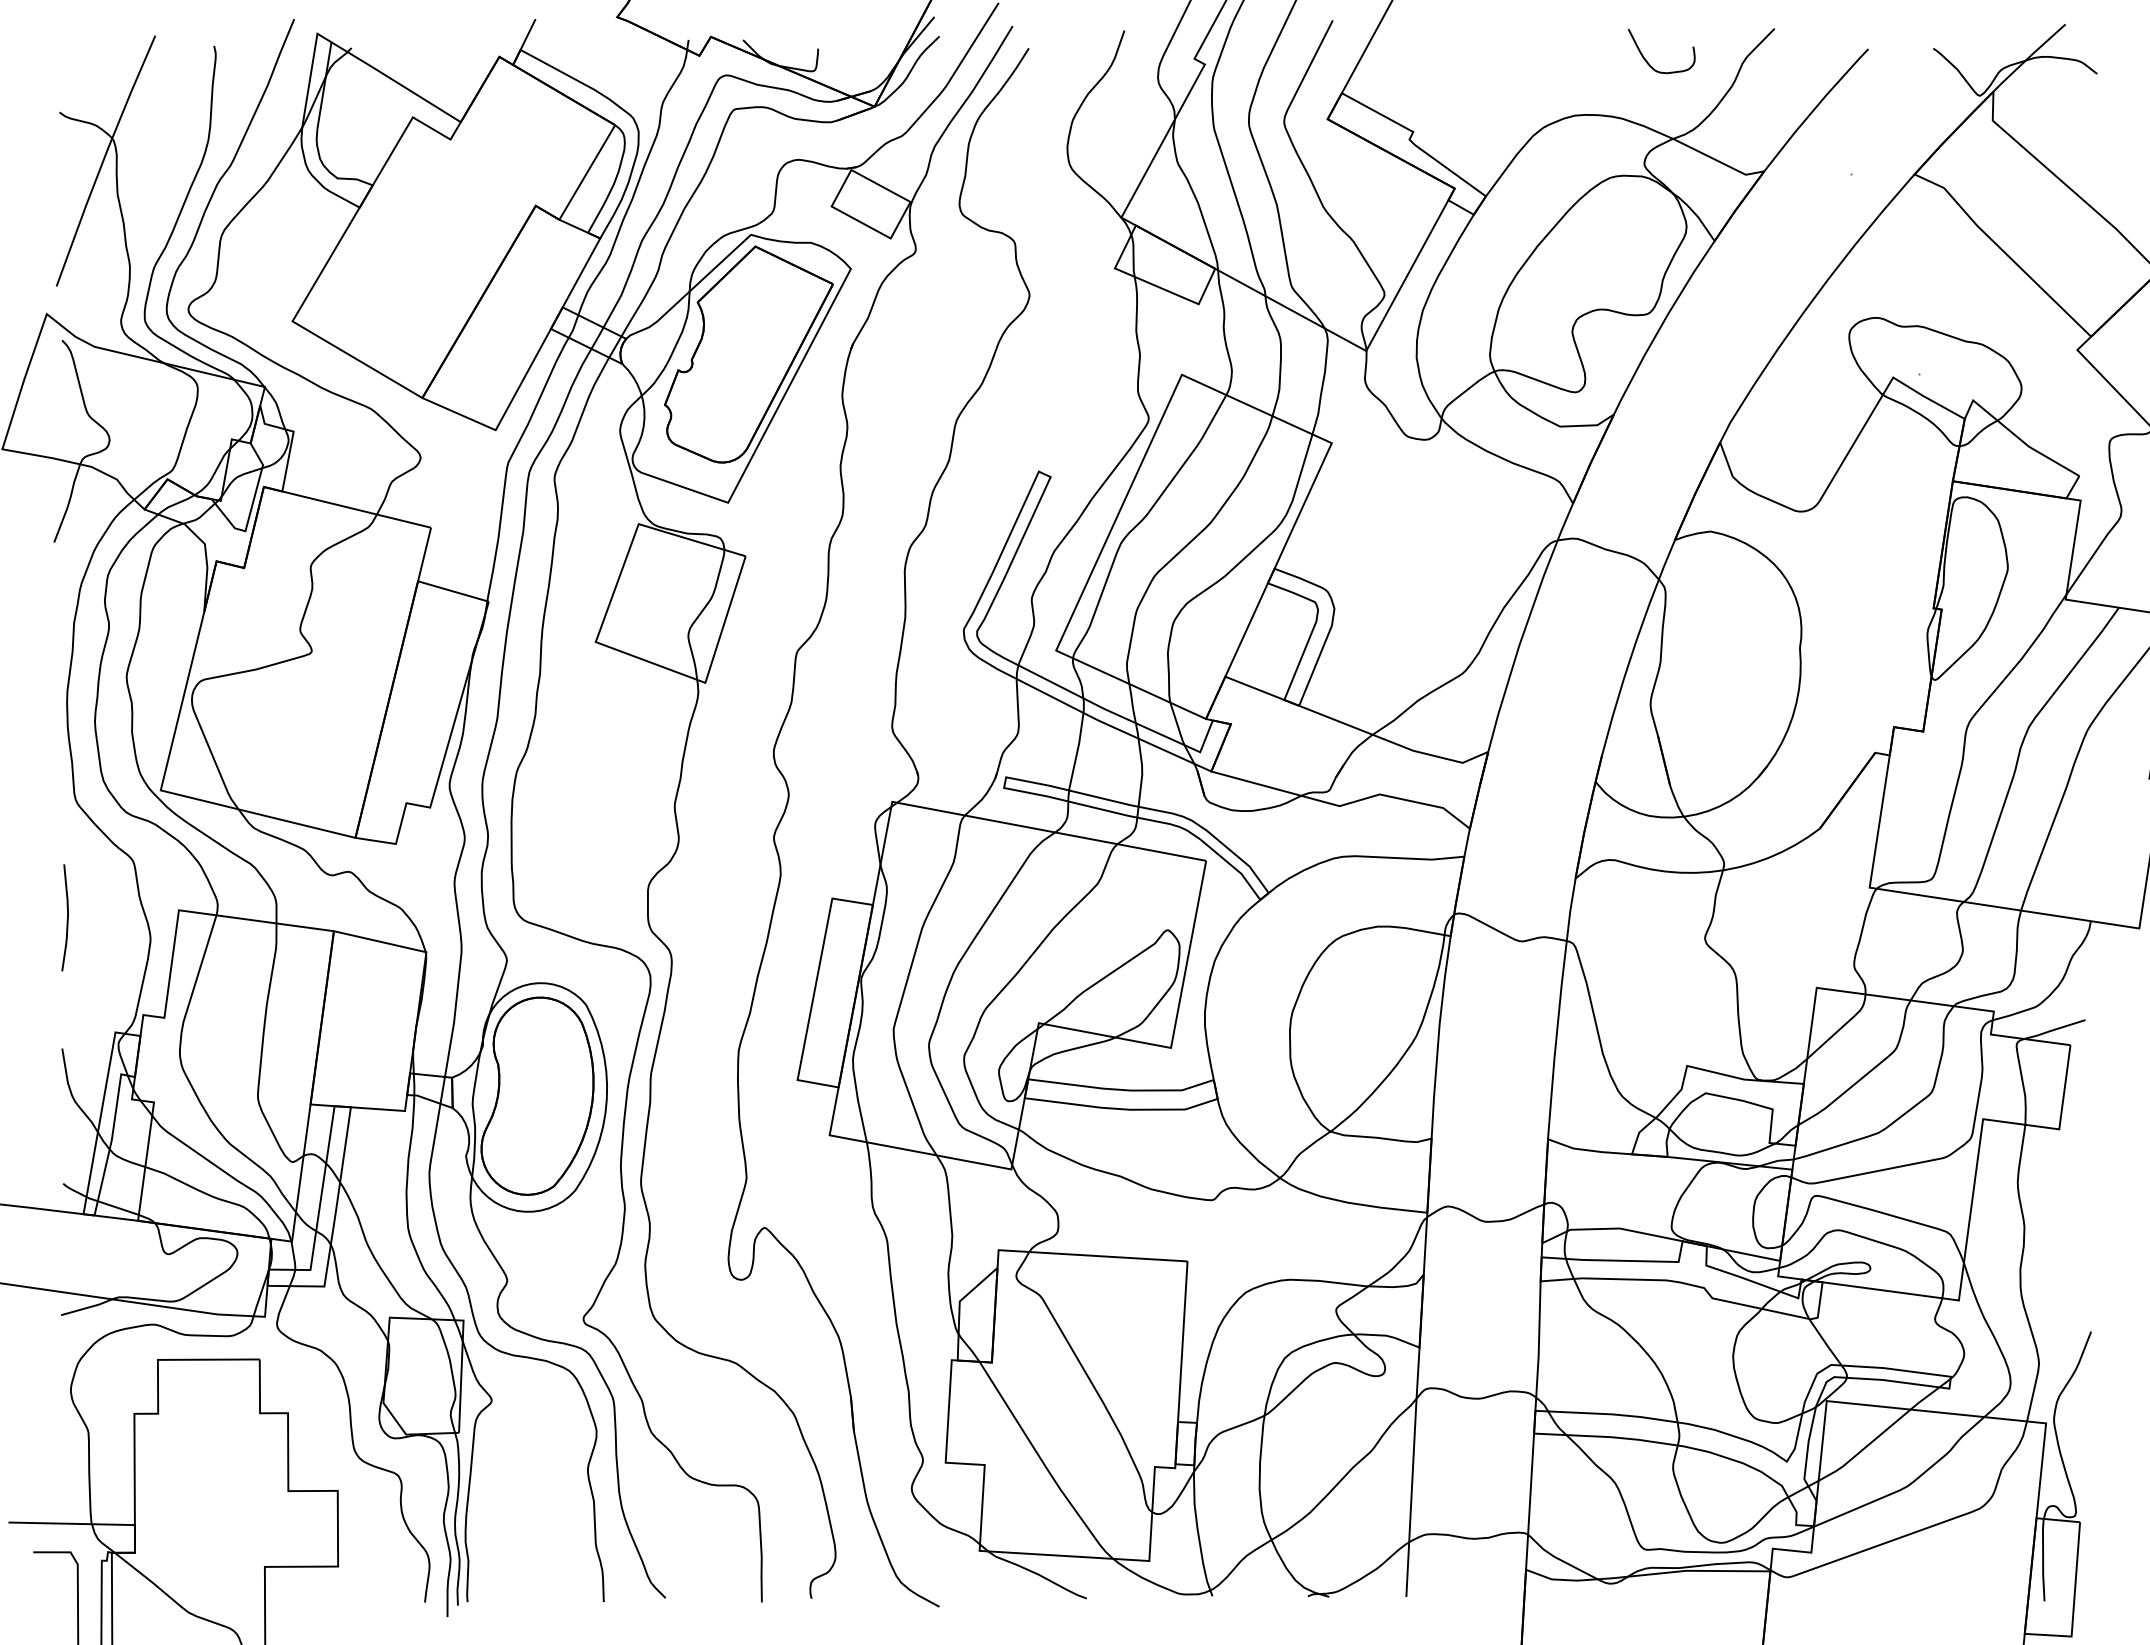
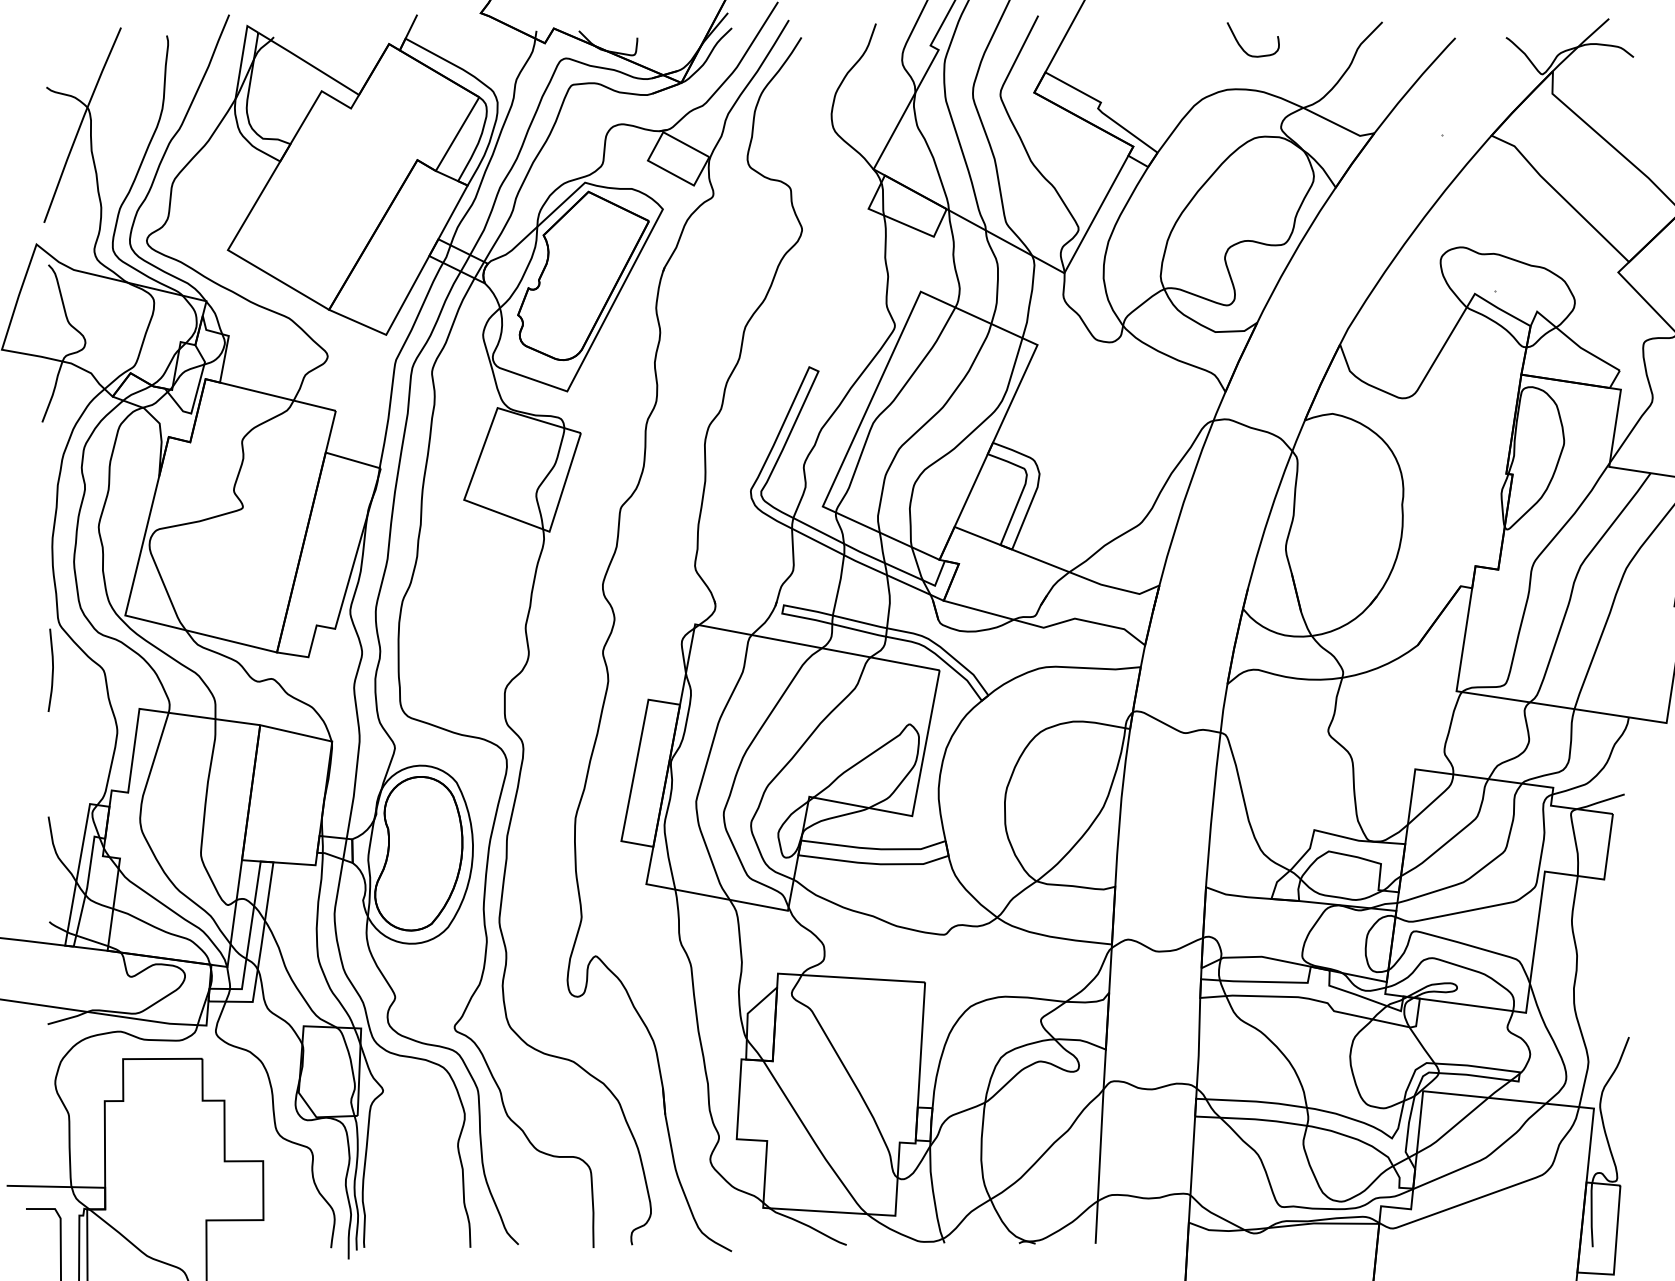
curve: (1649, 63) -> (1243, 49), moved
curve: (66, 919) -> (51, 671), moved

